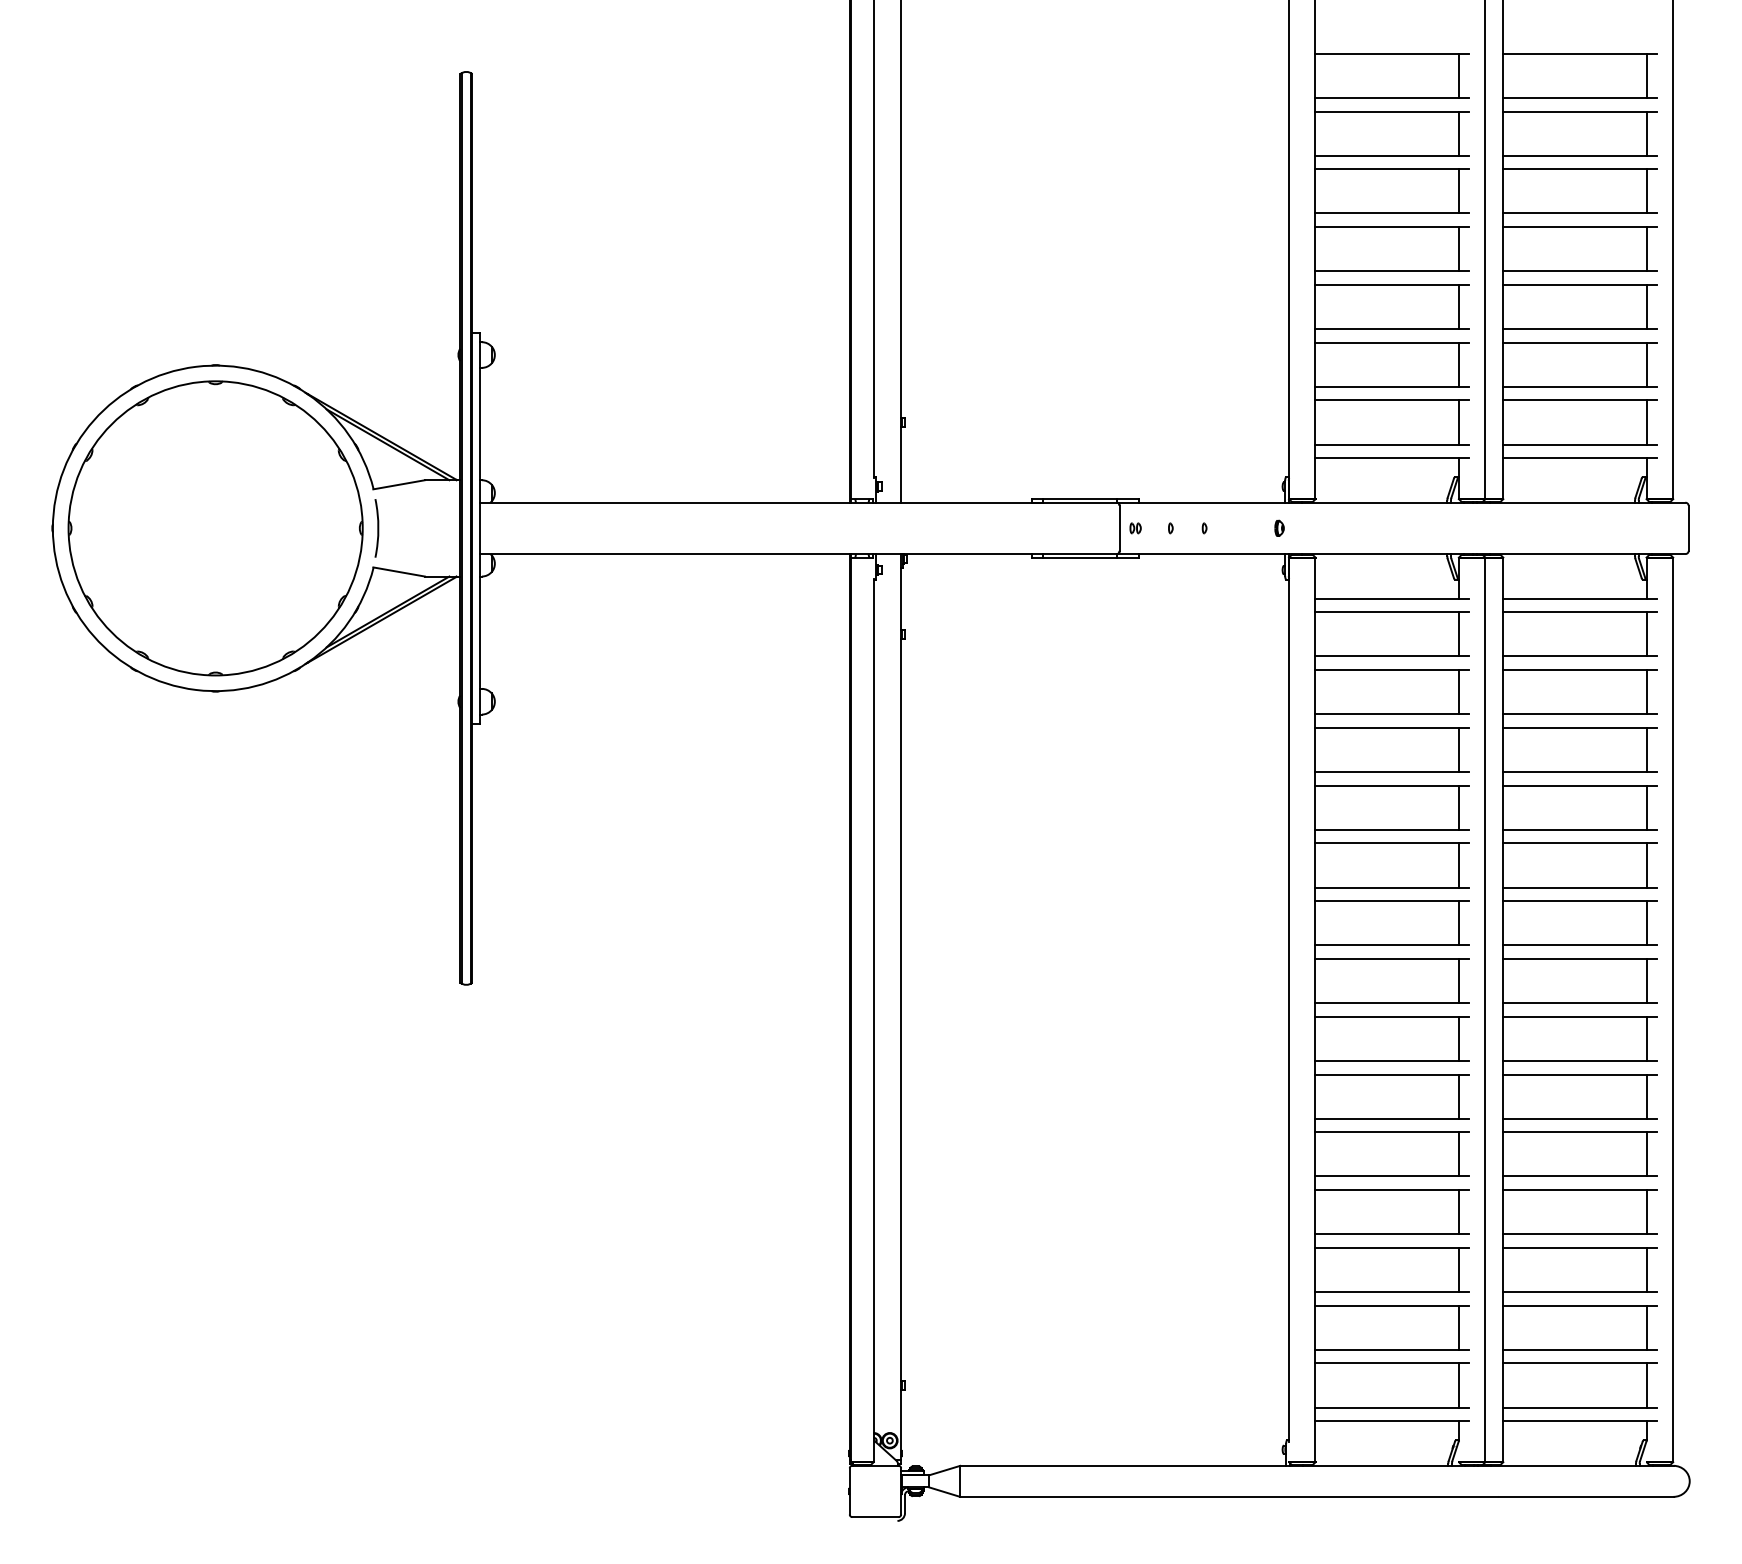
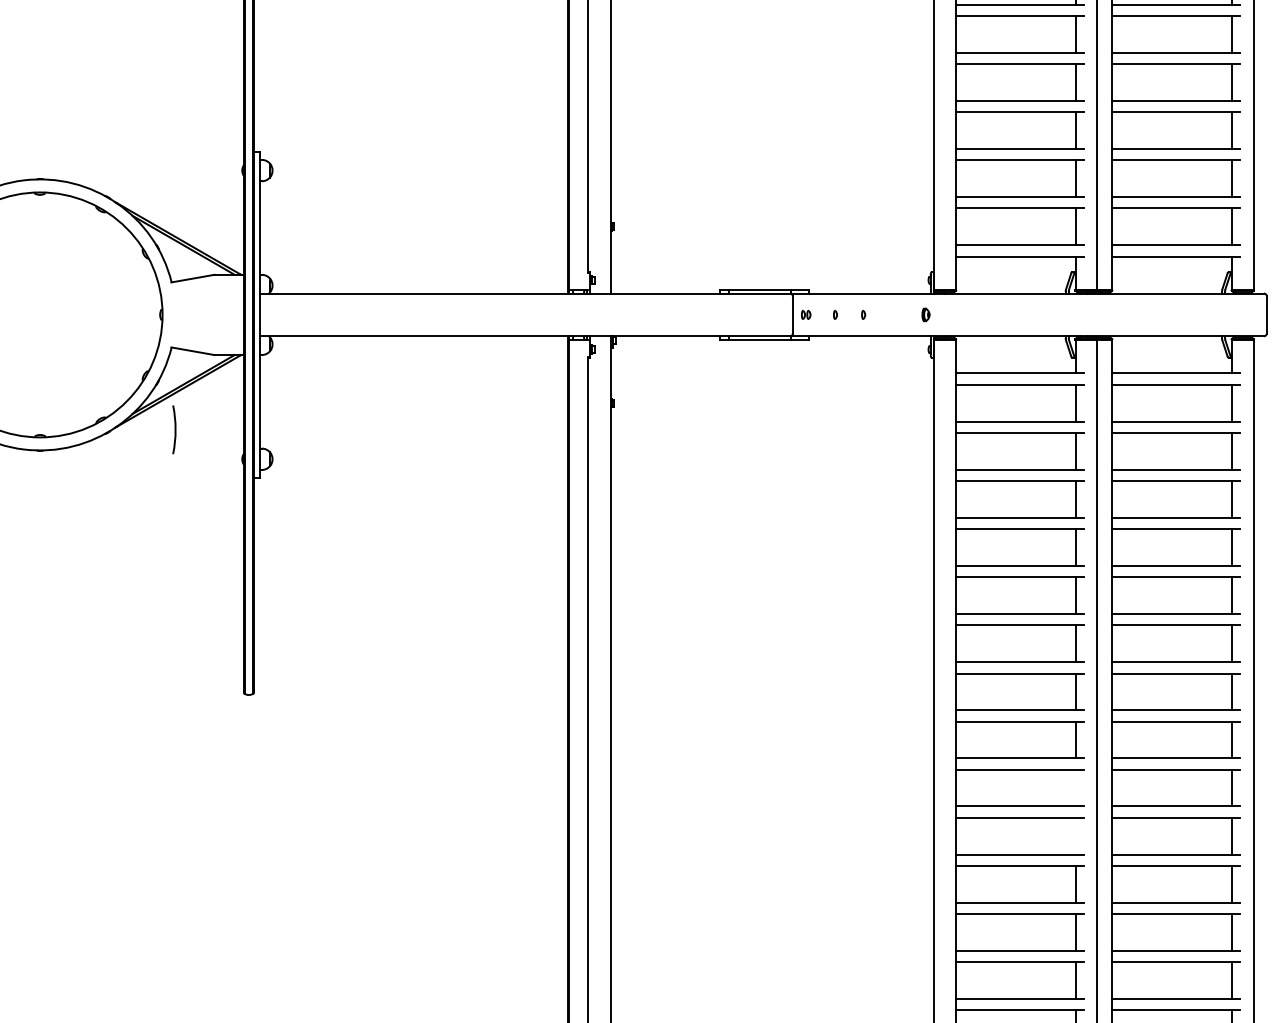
arc: (377, 528) -> (174, 429), moved
line: (1459, 1096) -> (1075, 787), removed
line: (1459, 1154) -> (1075, 836), removed

